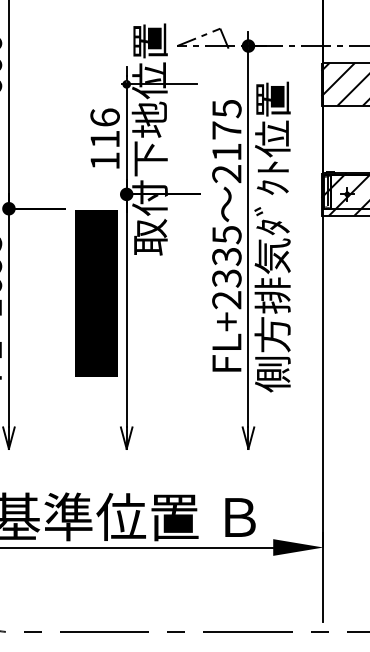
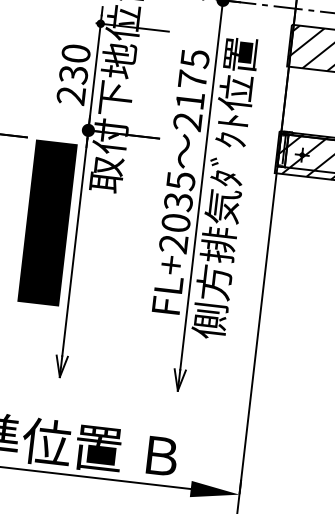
text: (104, 139) -> (73, 74), 116 -> 230
text: (226, 278) -> (175, 223), FL+2335 -> FL+2035

